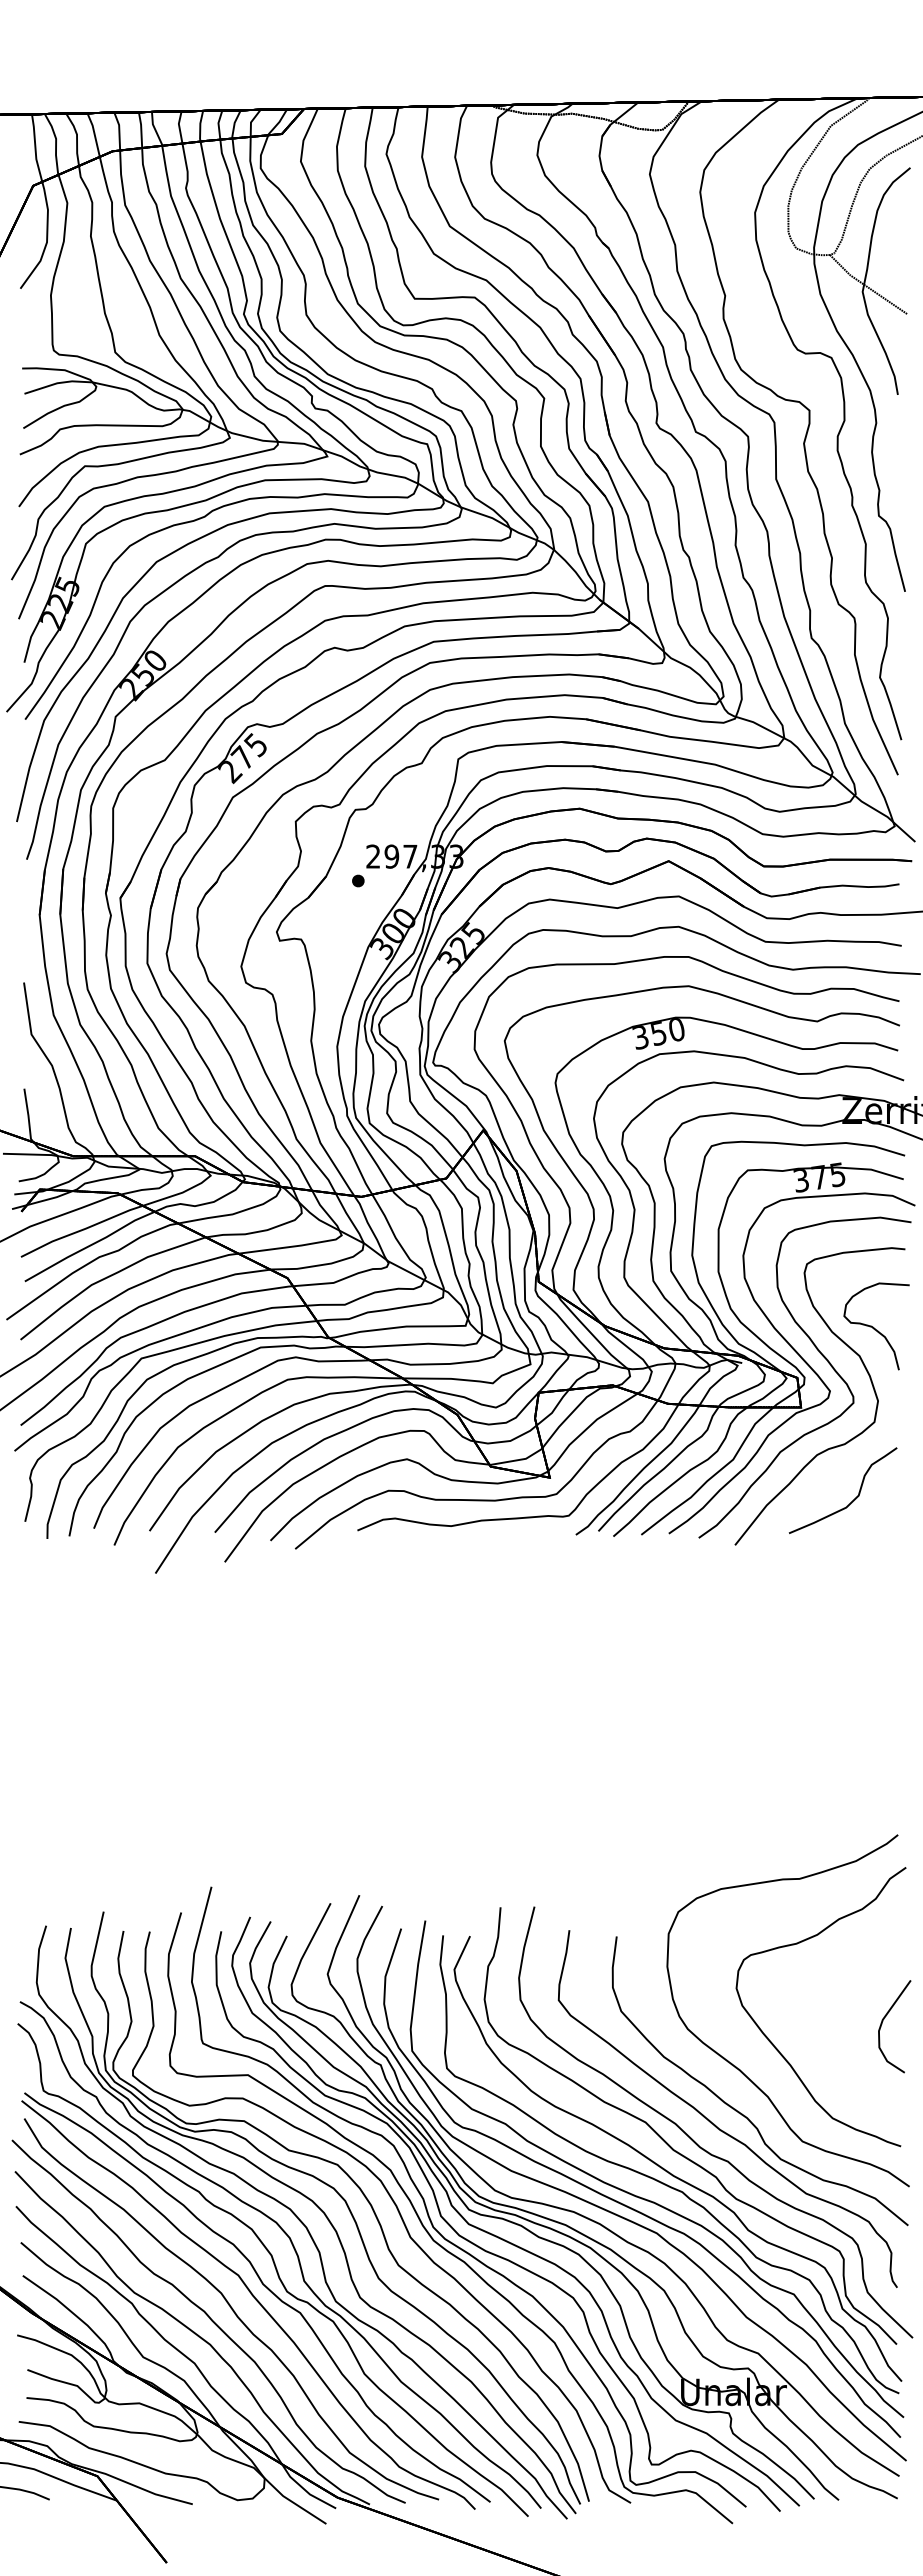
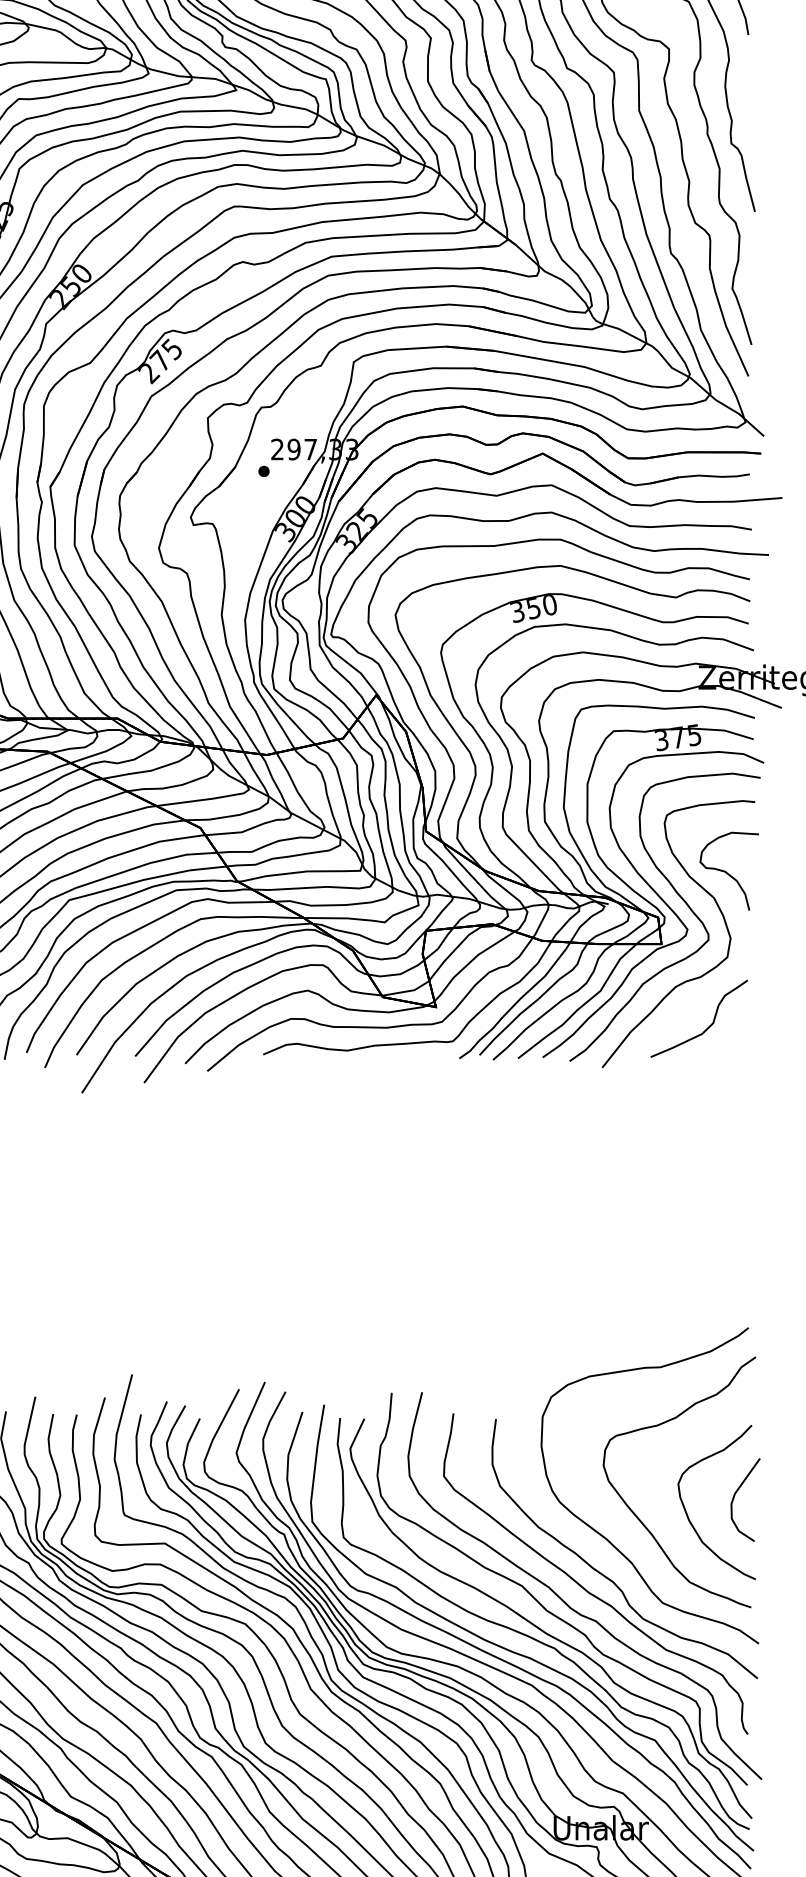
part: (830, 2042) -> (687, 1514), added

